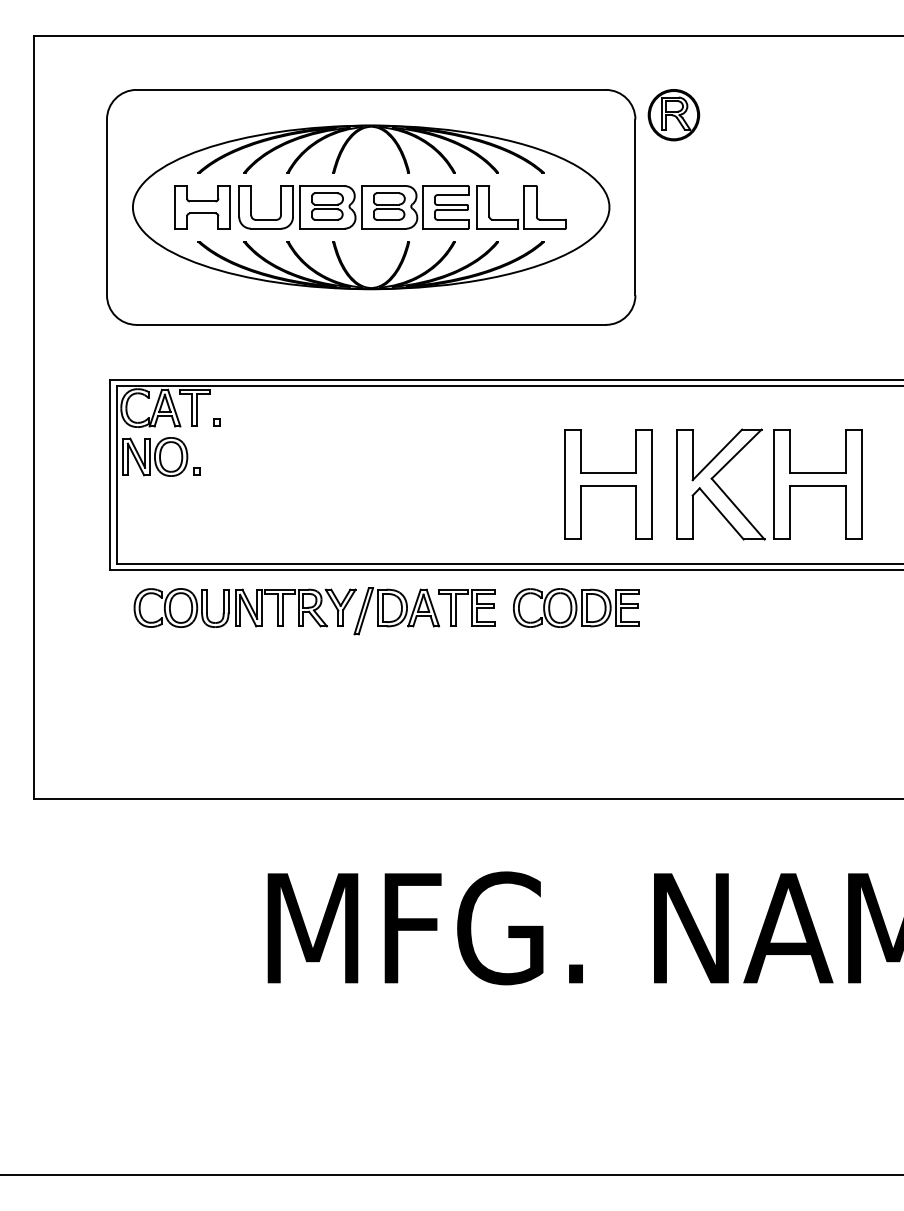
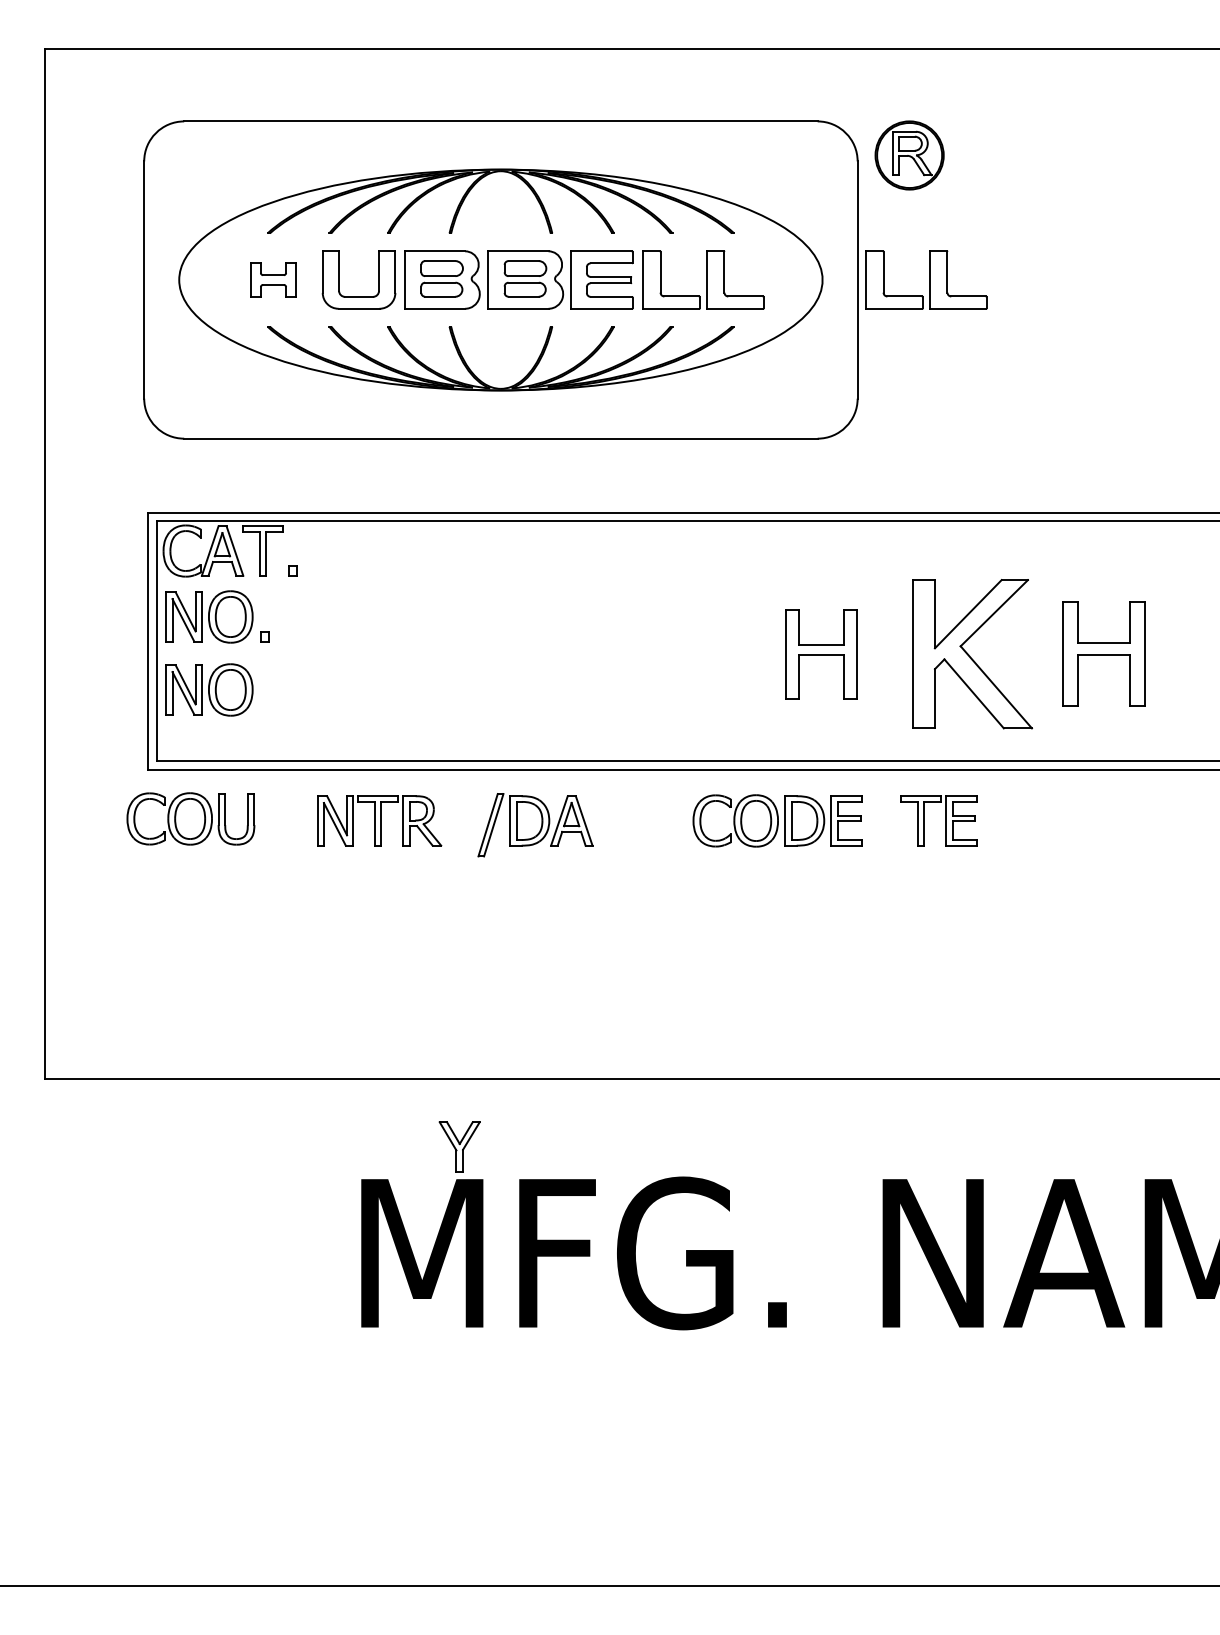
part: (202, 207) -> (273, 279), size x0.6
part: (686, 207) -> (926, 279), added
part: (607, 484) -> (820, 653), size x0.6
part: (817, 484) -> (1103, 653), size x0.7
part: (155, 510) -> (209, 689), added
part: (181, 607) -> (190, 818), moved
part: (340, 607) -> (459, 1146), moved
part: (471, 607) -> (945, 820), moved

